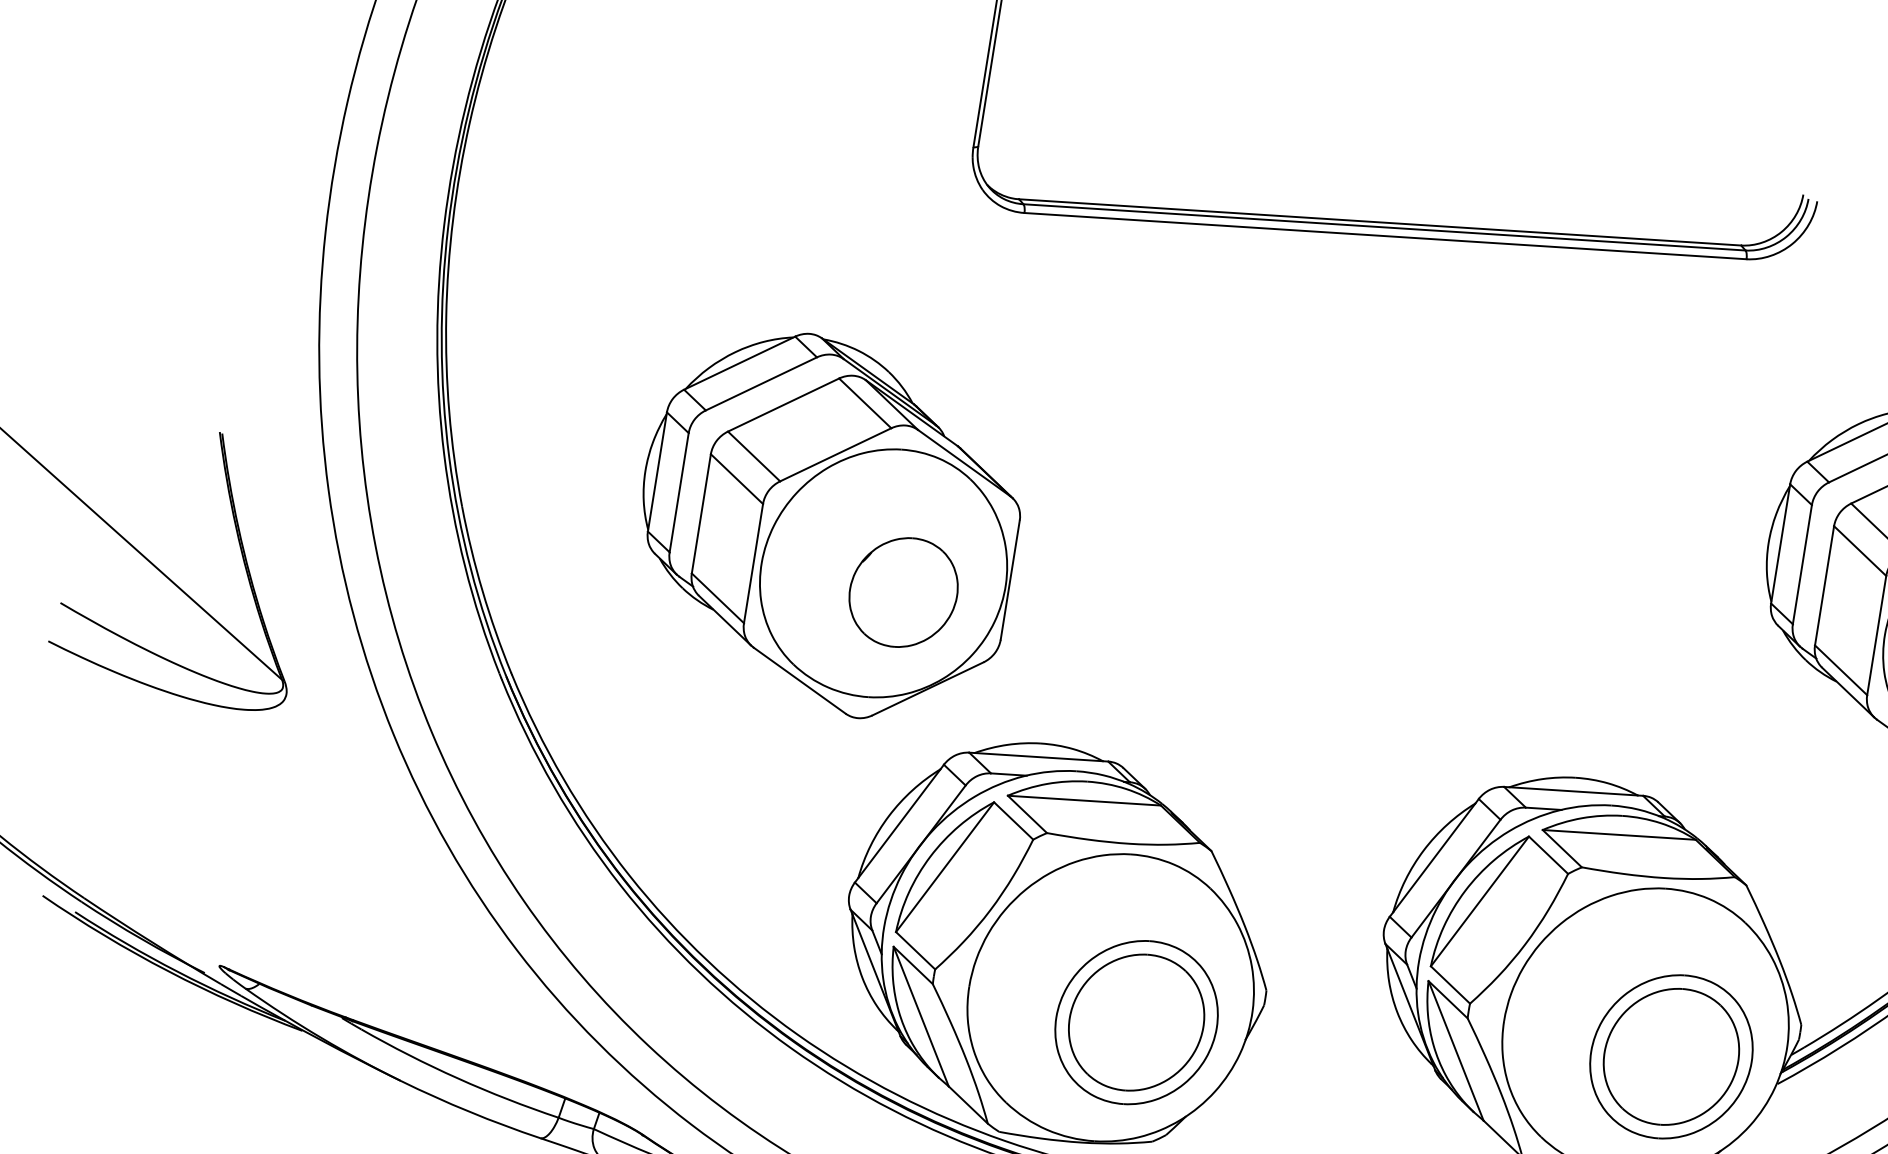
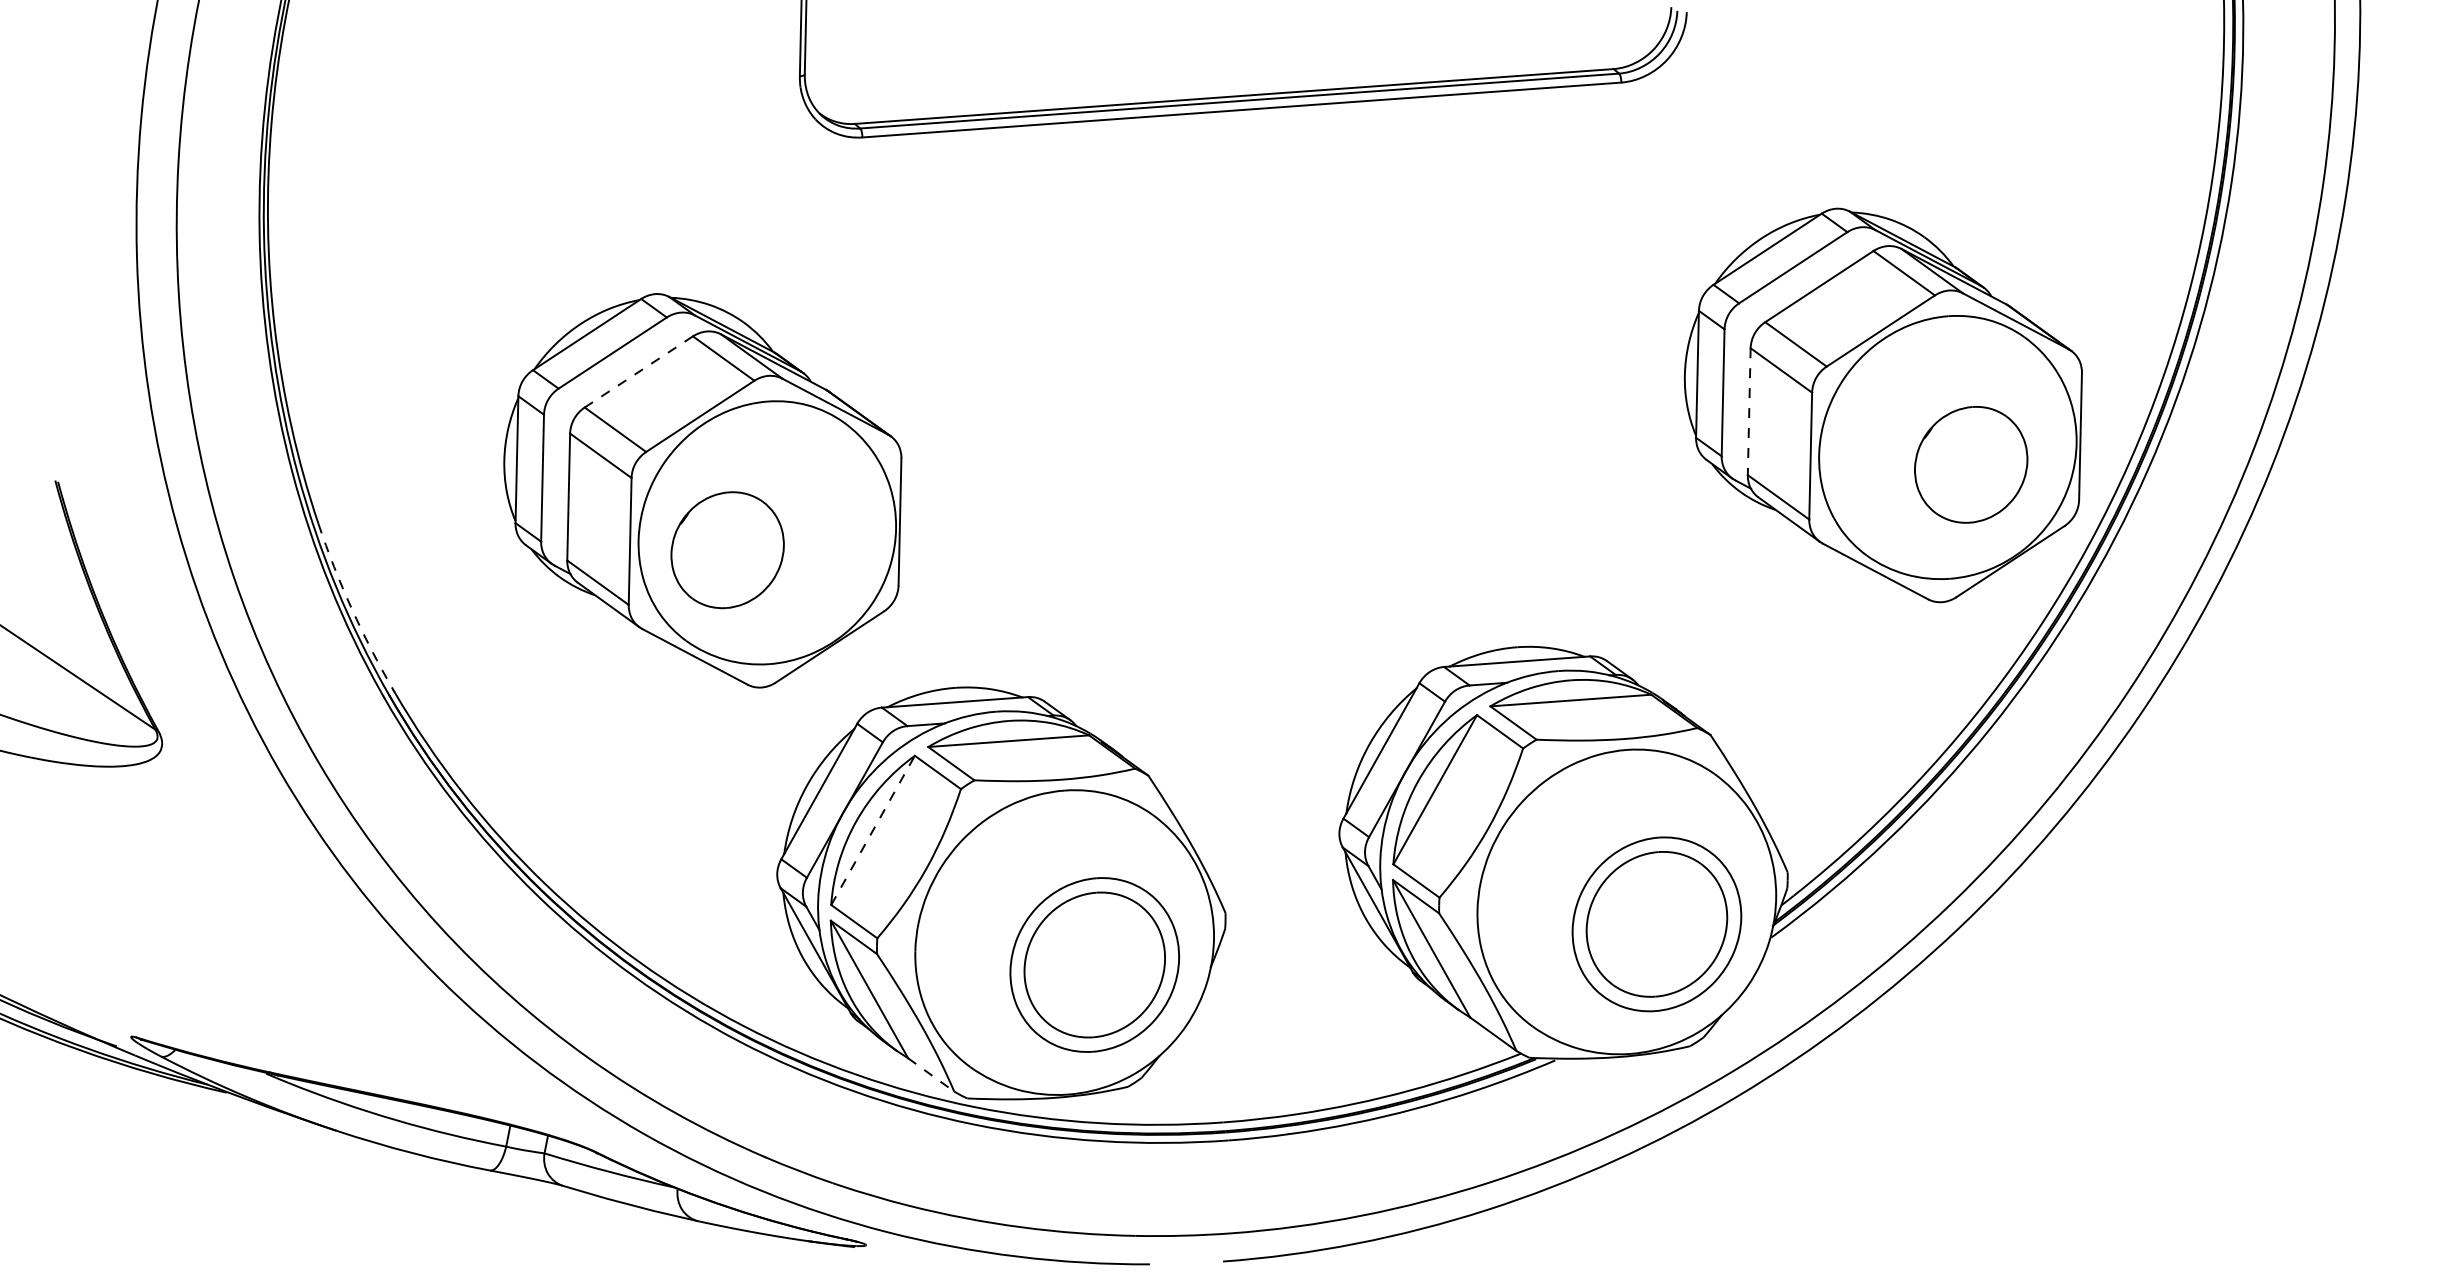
line: (783, 404) -> (638, 371), solid -> dashed
line: (1824, 586) -> (1749, 412), solid -> dashed
arc: (482, 590) -> (351, 608), solid -> dashed
part: (903, 592) -> (727, 550), moved
line: (945, 867) -> (873, 830), solid -> dashed
line: (968, 1105) -> (931, 1075), solid -> dashed

